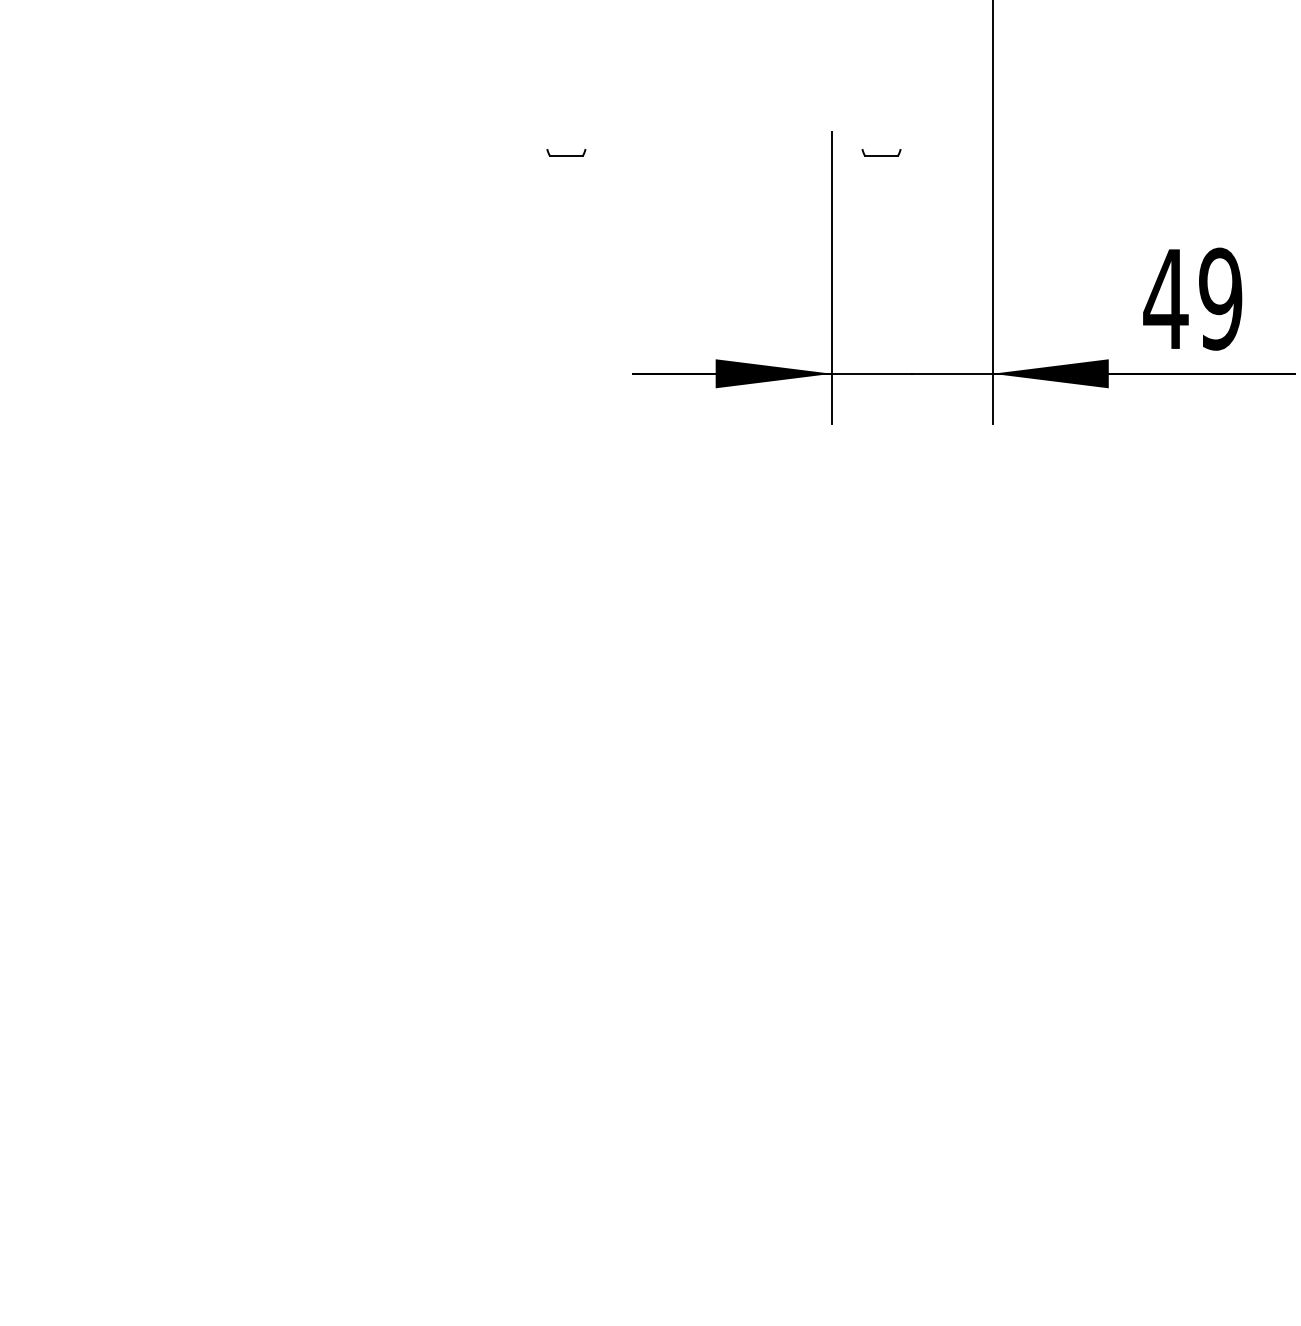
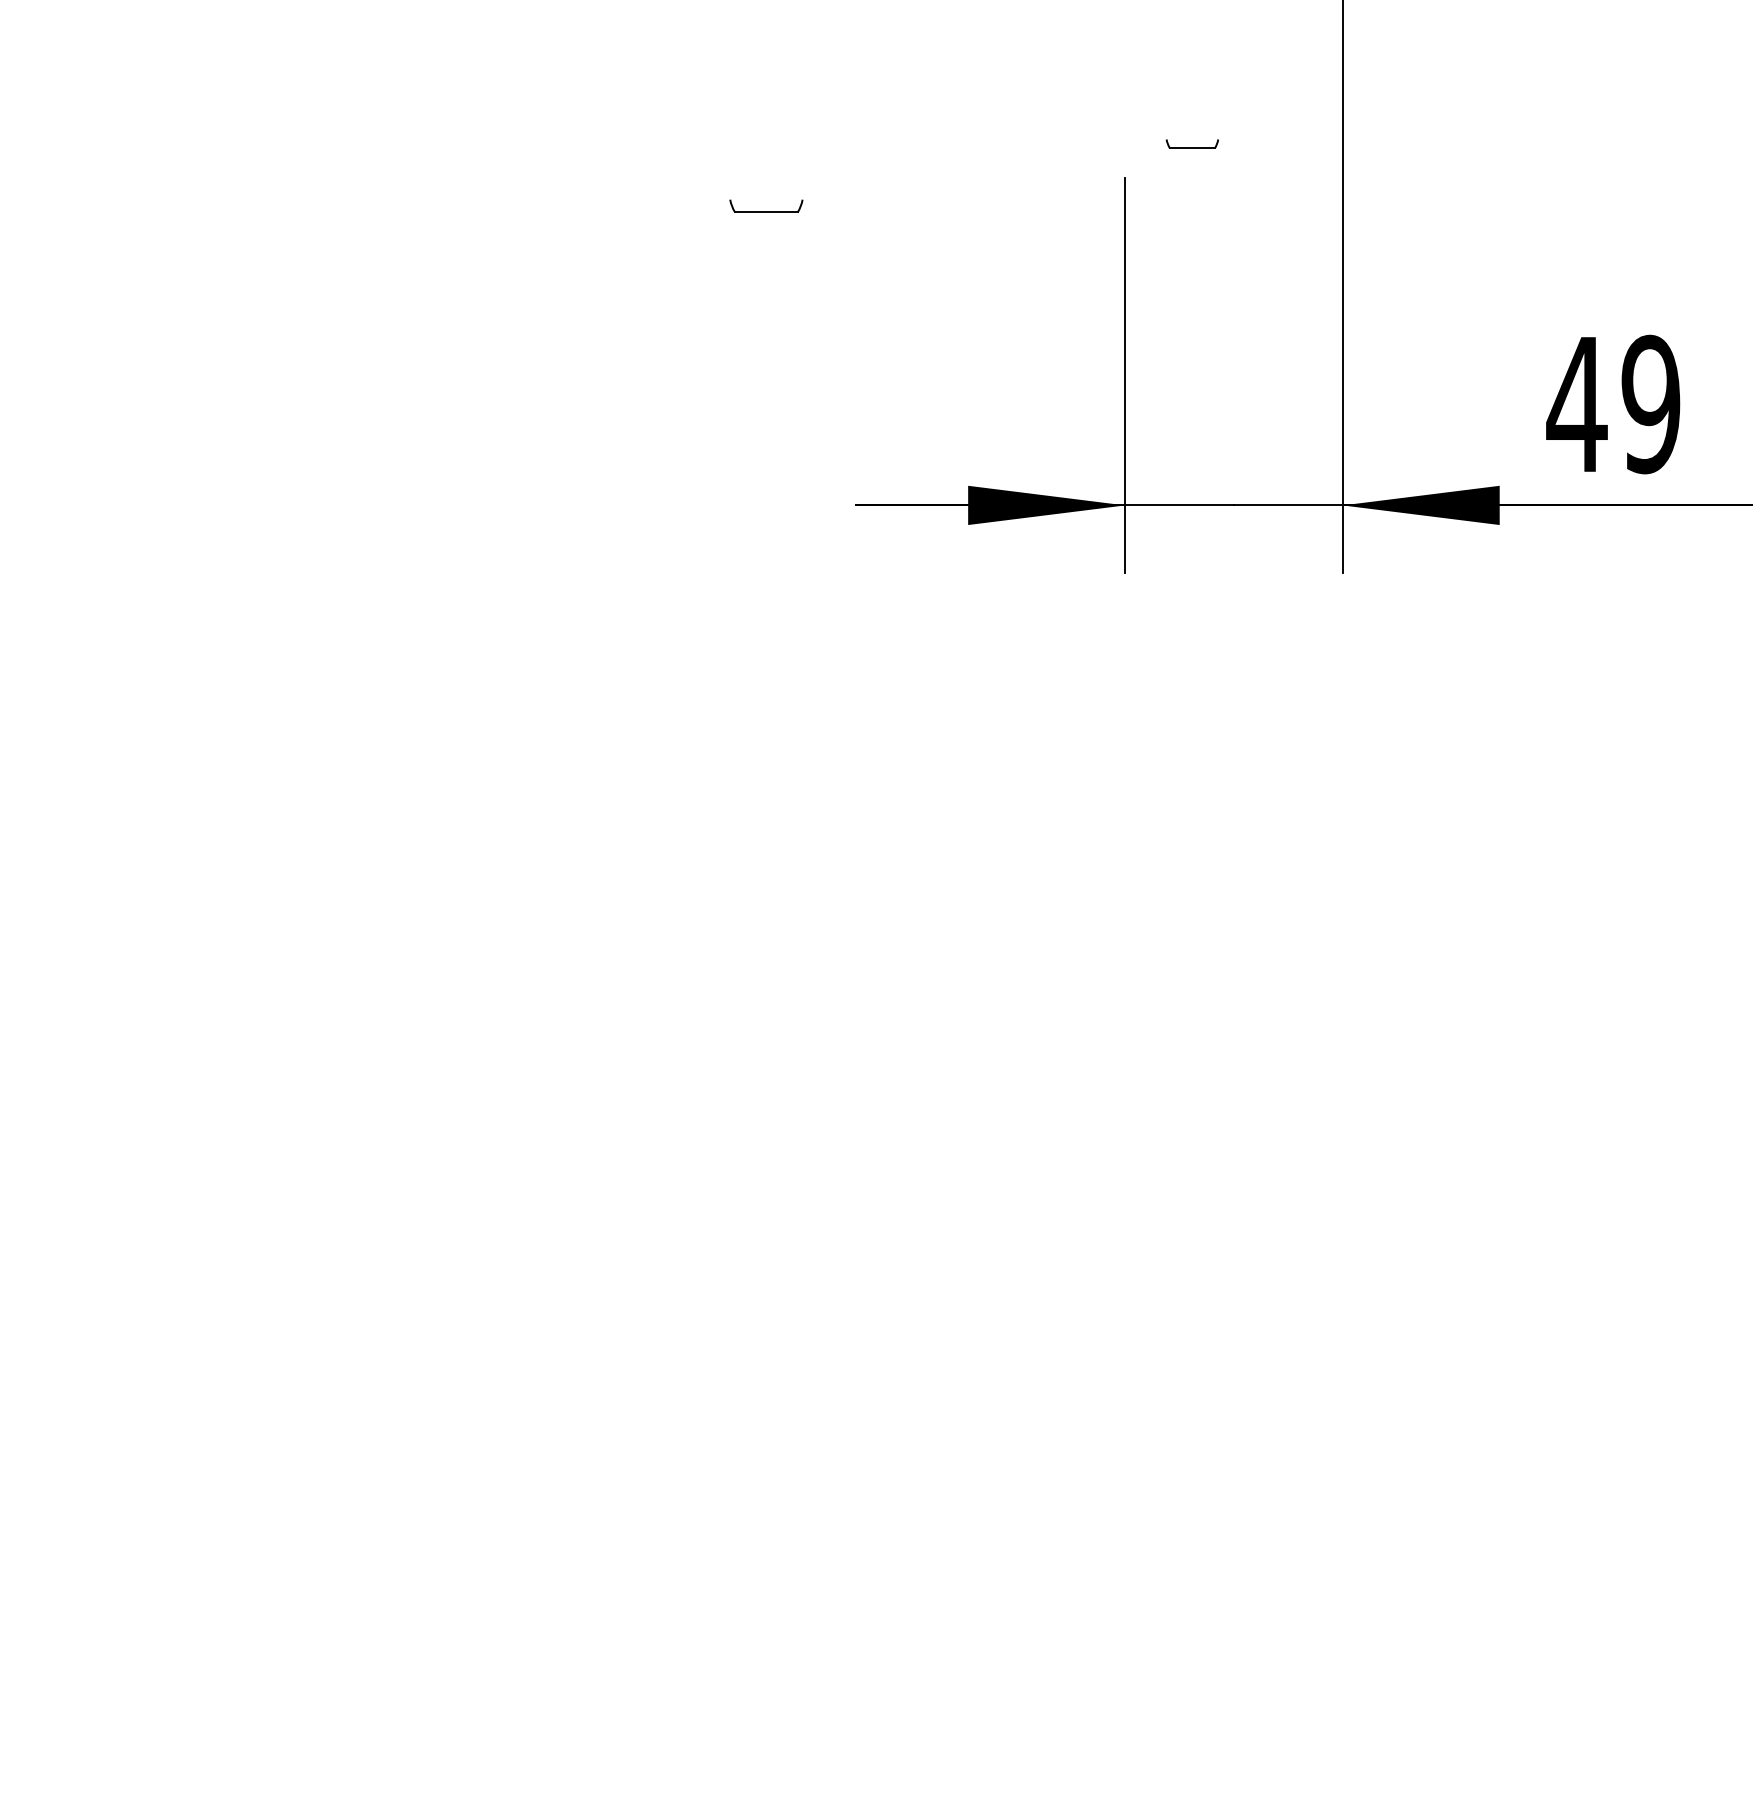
part: (565, 152) -> (765, 205), size x1.4
part: (880, 152) -> (1191, 143), moved

